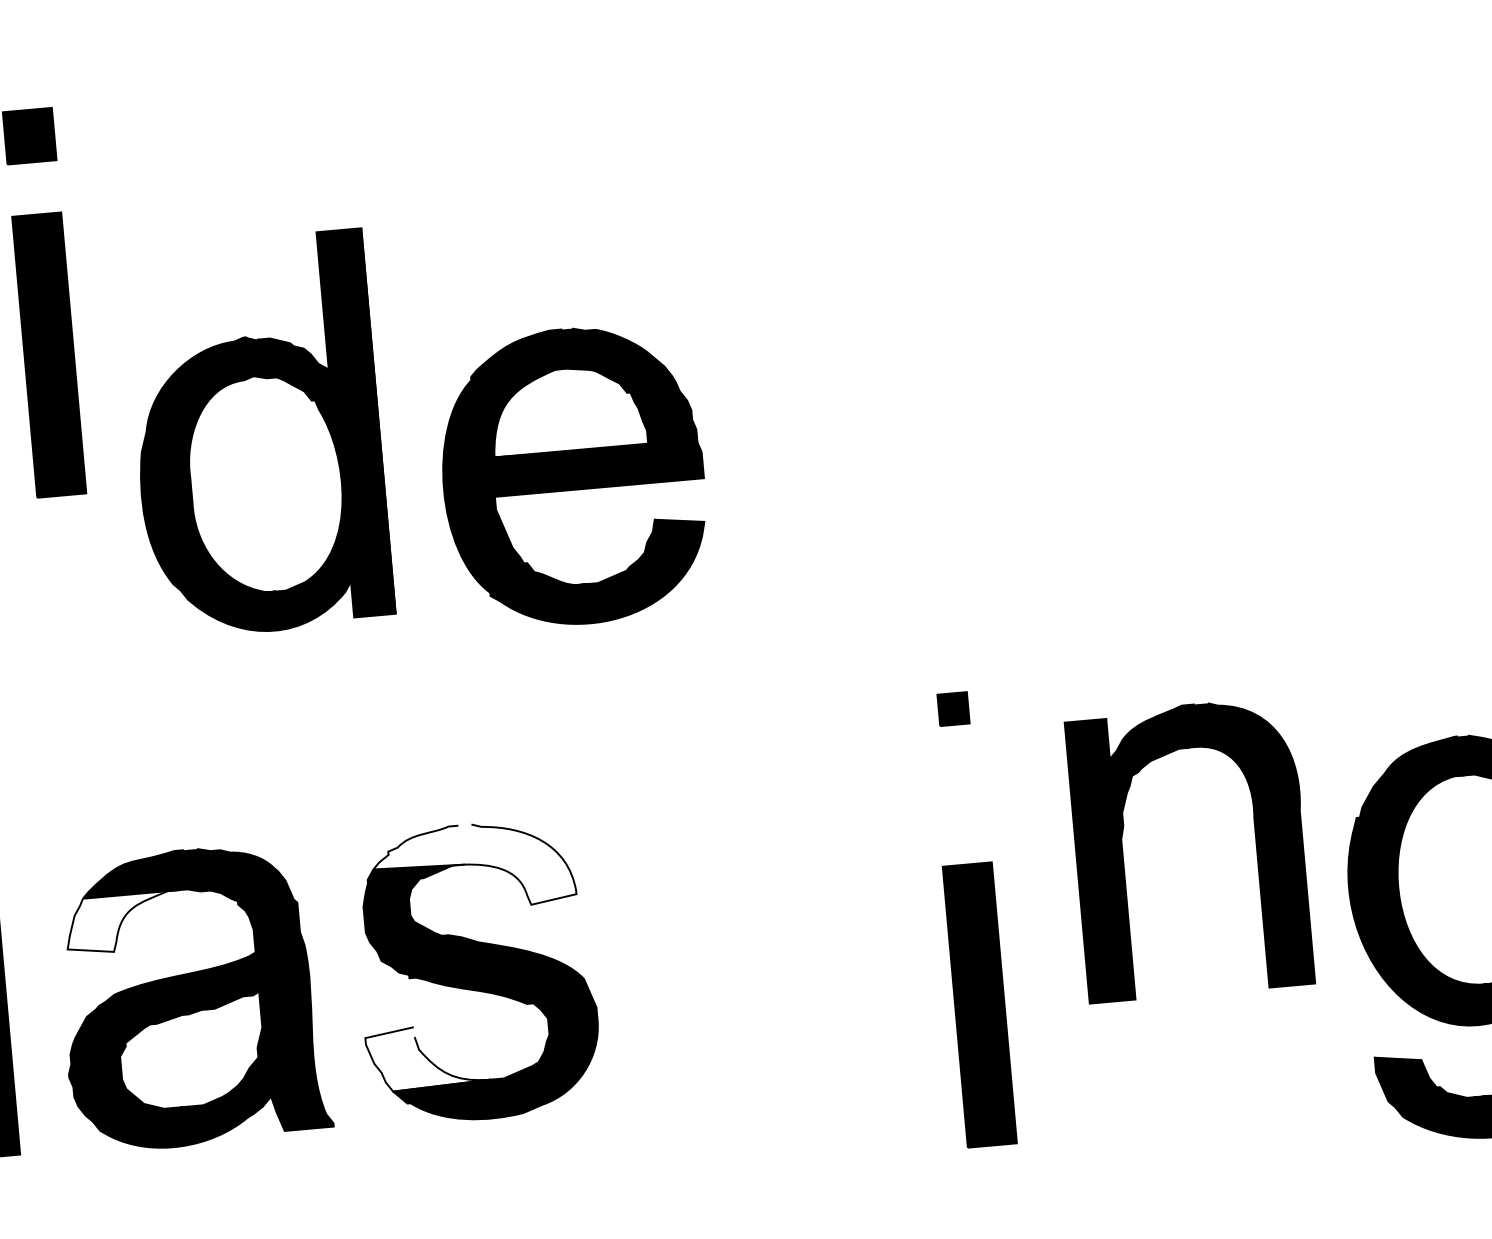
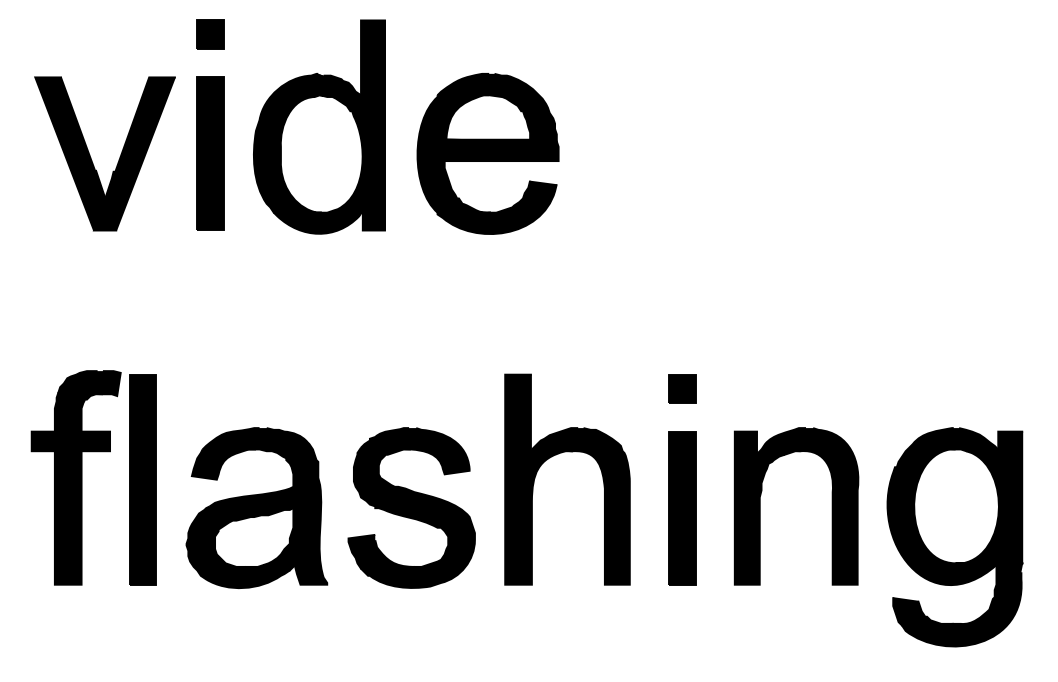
part: (257, 433) -> (319, 126), moved
part: (572, 475) -> (487, 153), moved
part: (953, 708) -> (682, 388), size x1.67
part: (1254, 844) -> (831, 506), moved
part: (733, 851) -> (556, 455), added
fill: (473, 867) -> (415, 451), added
fill: (123, 922) -> (223, 464), added
part: (980, 1005) -> (682, 508), moved
fill: (427, 1056) -> (381, 551), added

